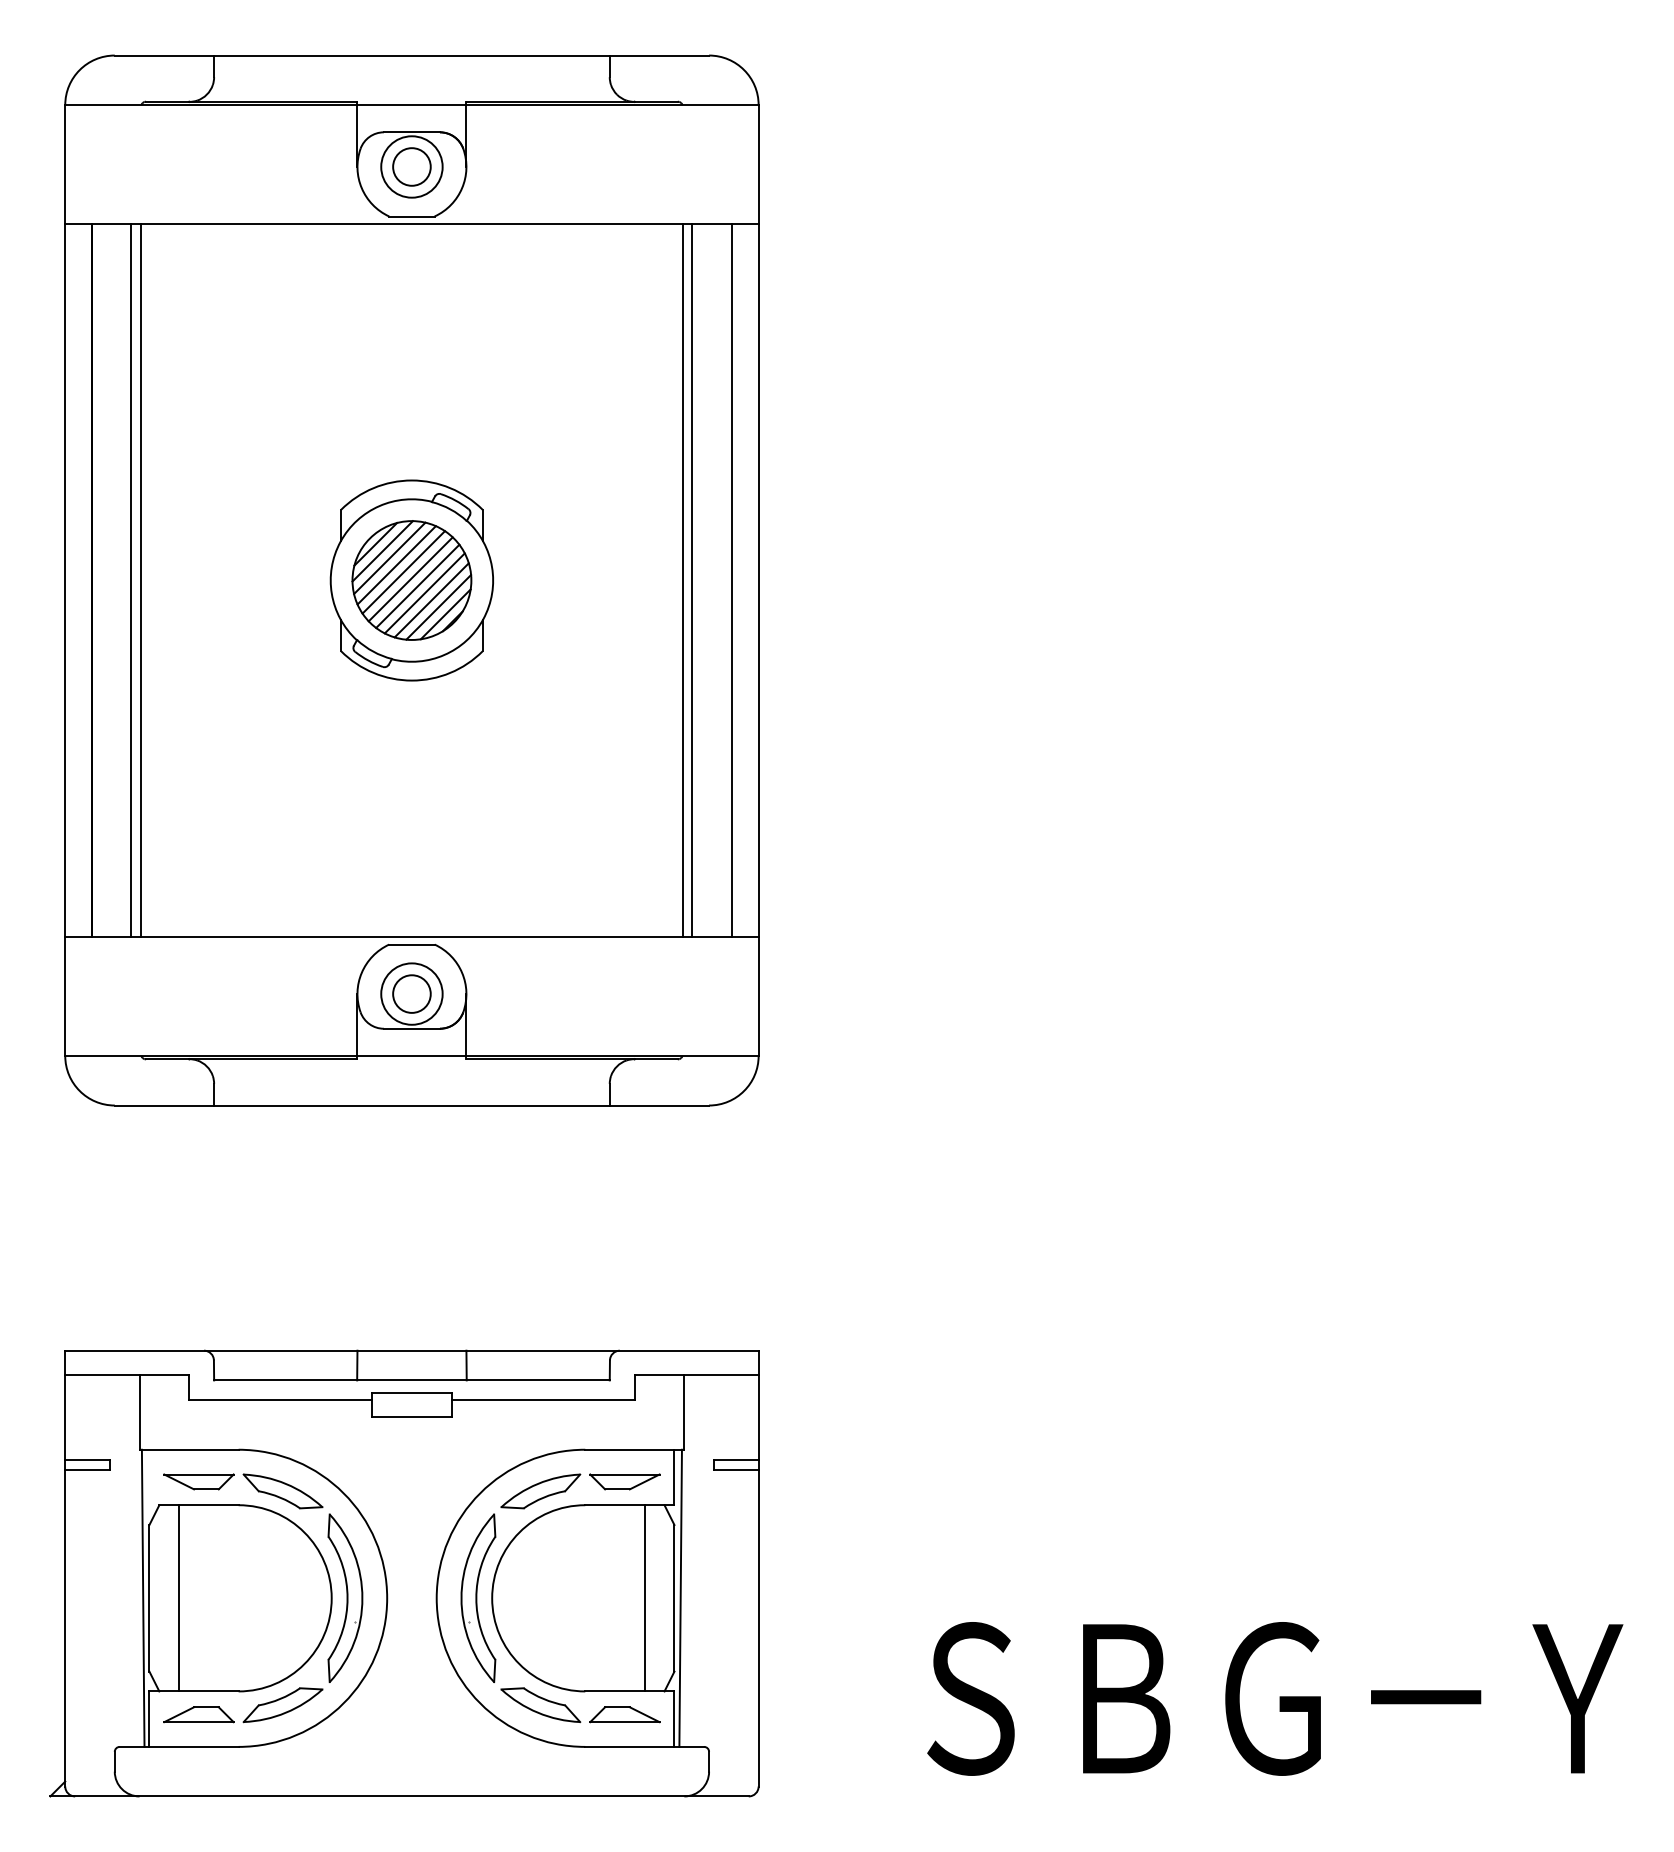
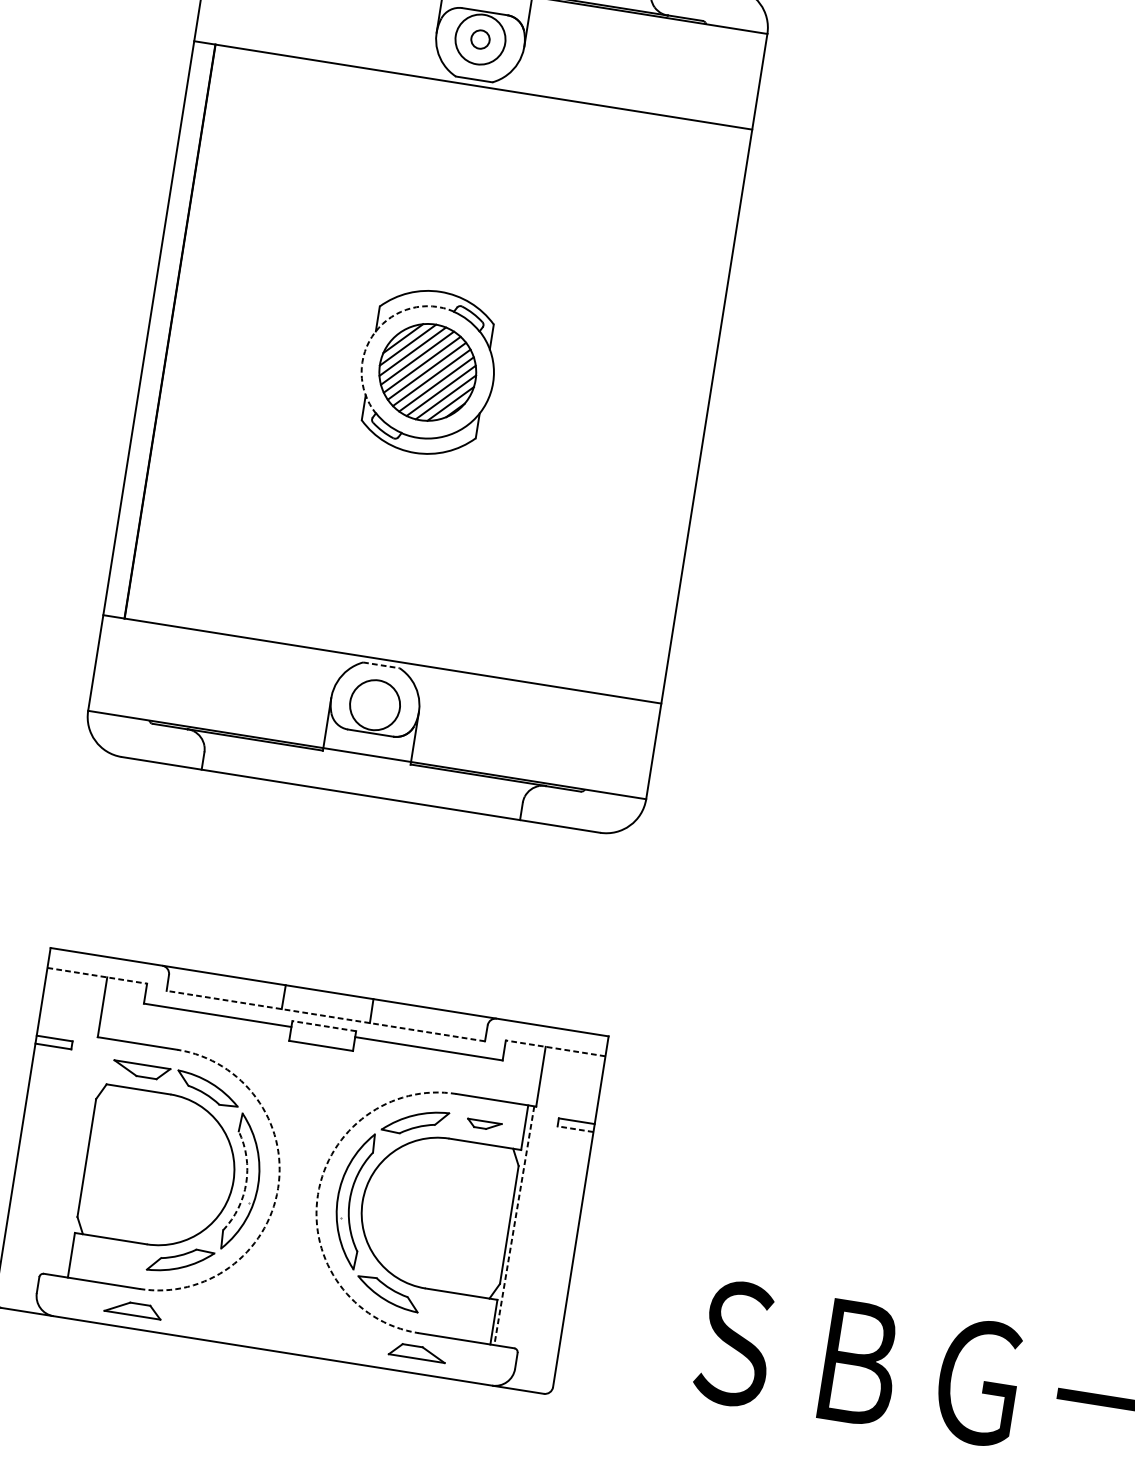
circle: (411, 166) -> (480, 39), size x0.6
arc: (340, 541) -> (375, 331), solid -> dashed
line: (131, 580) -> (202, 336), removed
line: (141, 580) -> (210, 337), removed
line: (682, 580) -> (645, 406), removed
line: (692, 580) -> (653, 408), removed
line: (732, 580) -> (685, 413), removed
line: (411, 944) -> (381, 665), solid -> dashed
circle: (411, 993) -> (374, 704), removed
line: (127, 1375) -> (97, 975), solid -> dashed
line: (696, 1375) -> (555, 1048), solid -> dashed
line: (411, 1380) -> (325, 1016), solid -> dashed
line: (411, 1392) -> (323, 1025), solid -> dashed
line: (735, 1469) -> (574, 1129), solid -> dashed
part: (624, 1481) -> (484, 1124), size x0.6
line: (142, 1597) -> (81, 1156), removed
line: (179, 1598) -> (110, 1161), removed
arc: (347, 1598) -> (246, 1183), solid -> dashed
arc: (387, 1598) -> (278, 1188), solid -> dashed
arc: (436, 1598) -> (317, 1194), solid -> dashed
line: (644, 1598) -> (485, 1221), removed
line: (680, 1598) -> (514, 1225), solid -> dashed
part: (198, 1714) -> (133, 1309), moved
part: (624, 1714) -> (417, 1352), moved

